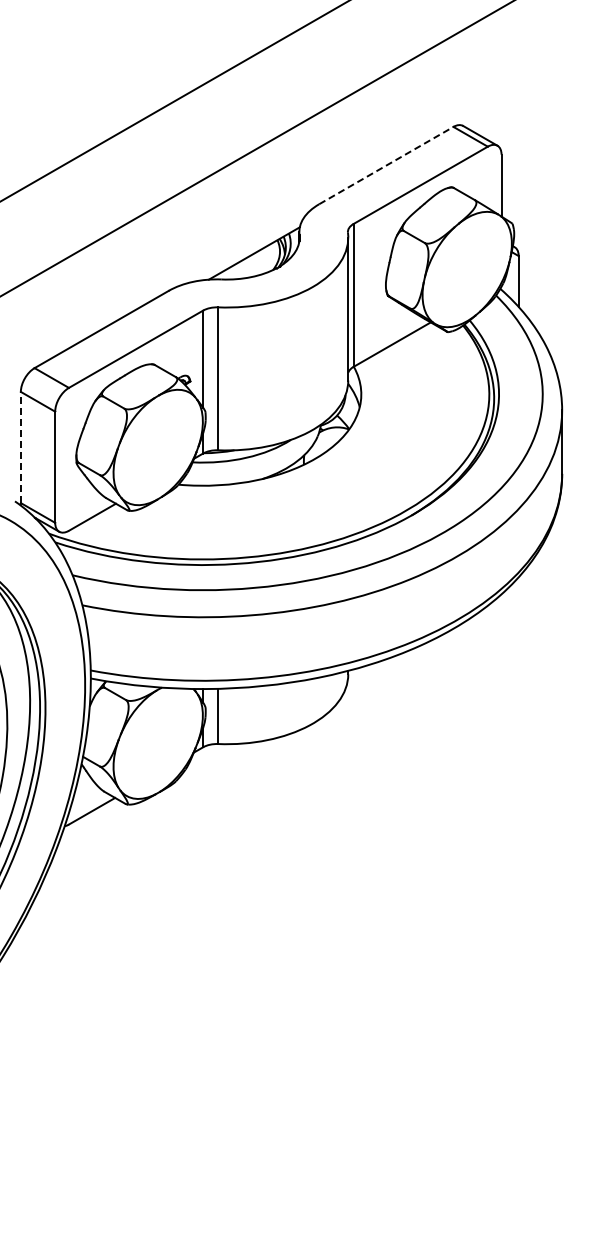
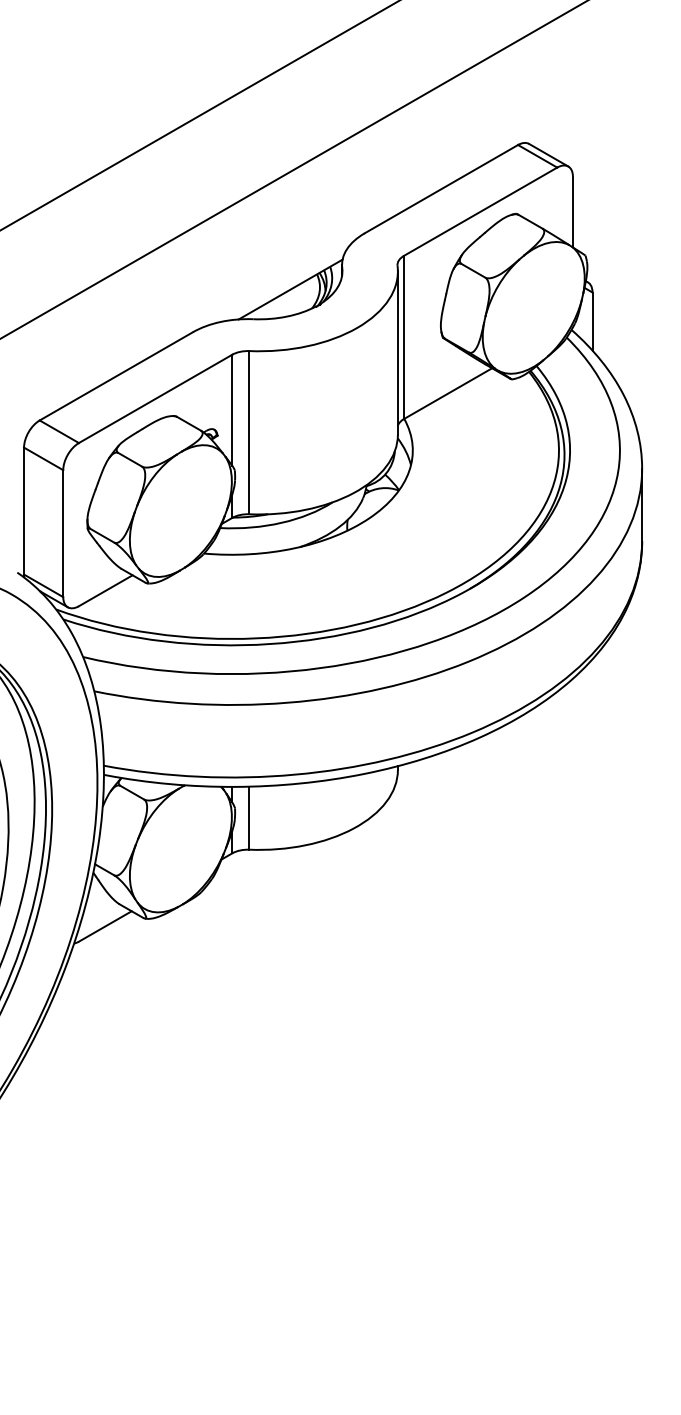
line: (386, 165) -> (441, 189), dashed -> solid
line: (20, 447) -> (23, 511), dashed -> solid

